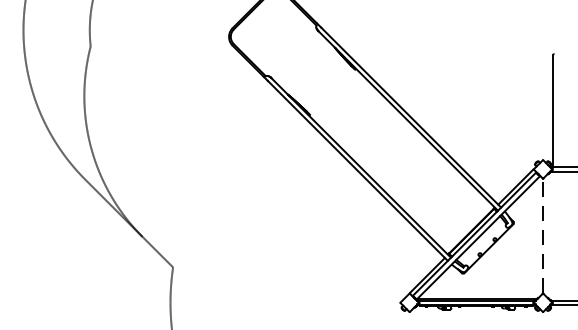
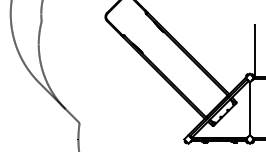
line: (542, 235) -> (249, 108), dashed -> solid

